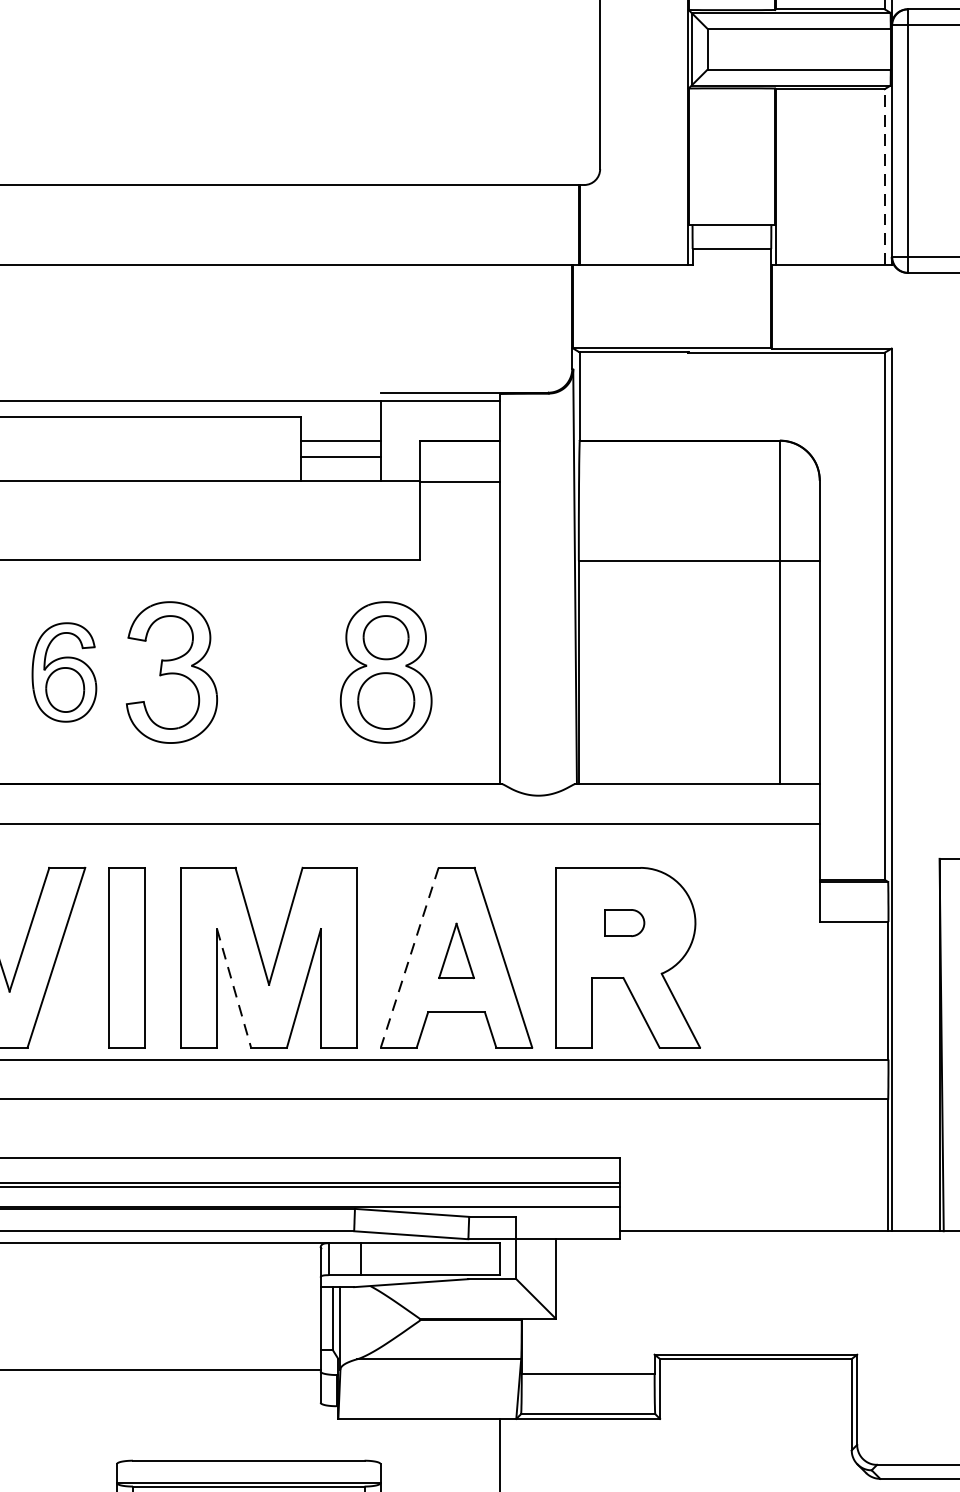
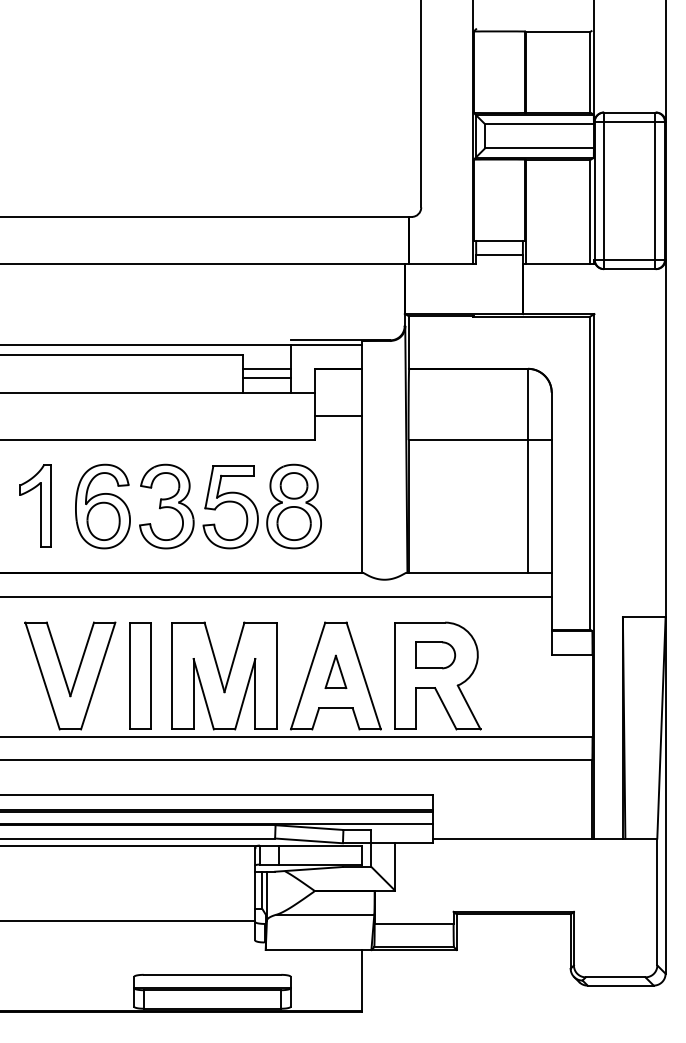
line: (885, 175) -> (590, 211), dashed -> solid
line: (459, 482) -> (337, 416), moved
part: (63, 672) -> (102, 506), size x1.43
part: (279, 674) -> (230, 507), added
part: (624, 923) -> (435, 655), size x1.67
line: (408, 958) -> (307, 676), dashed -> solid
line: (233, 988) -> (203, 694), dashed -> solid

